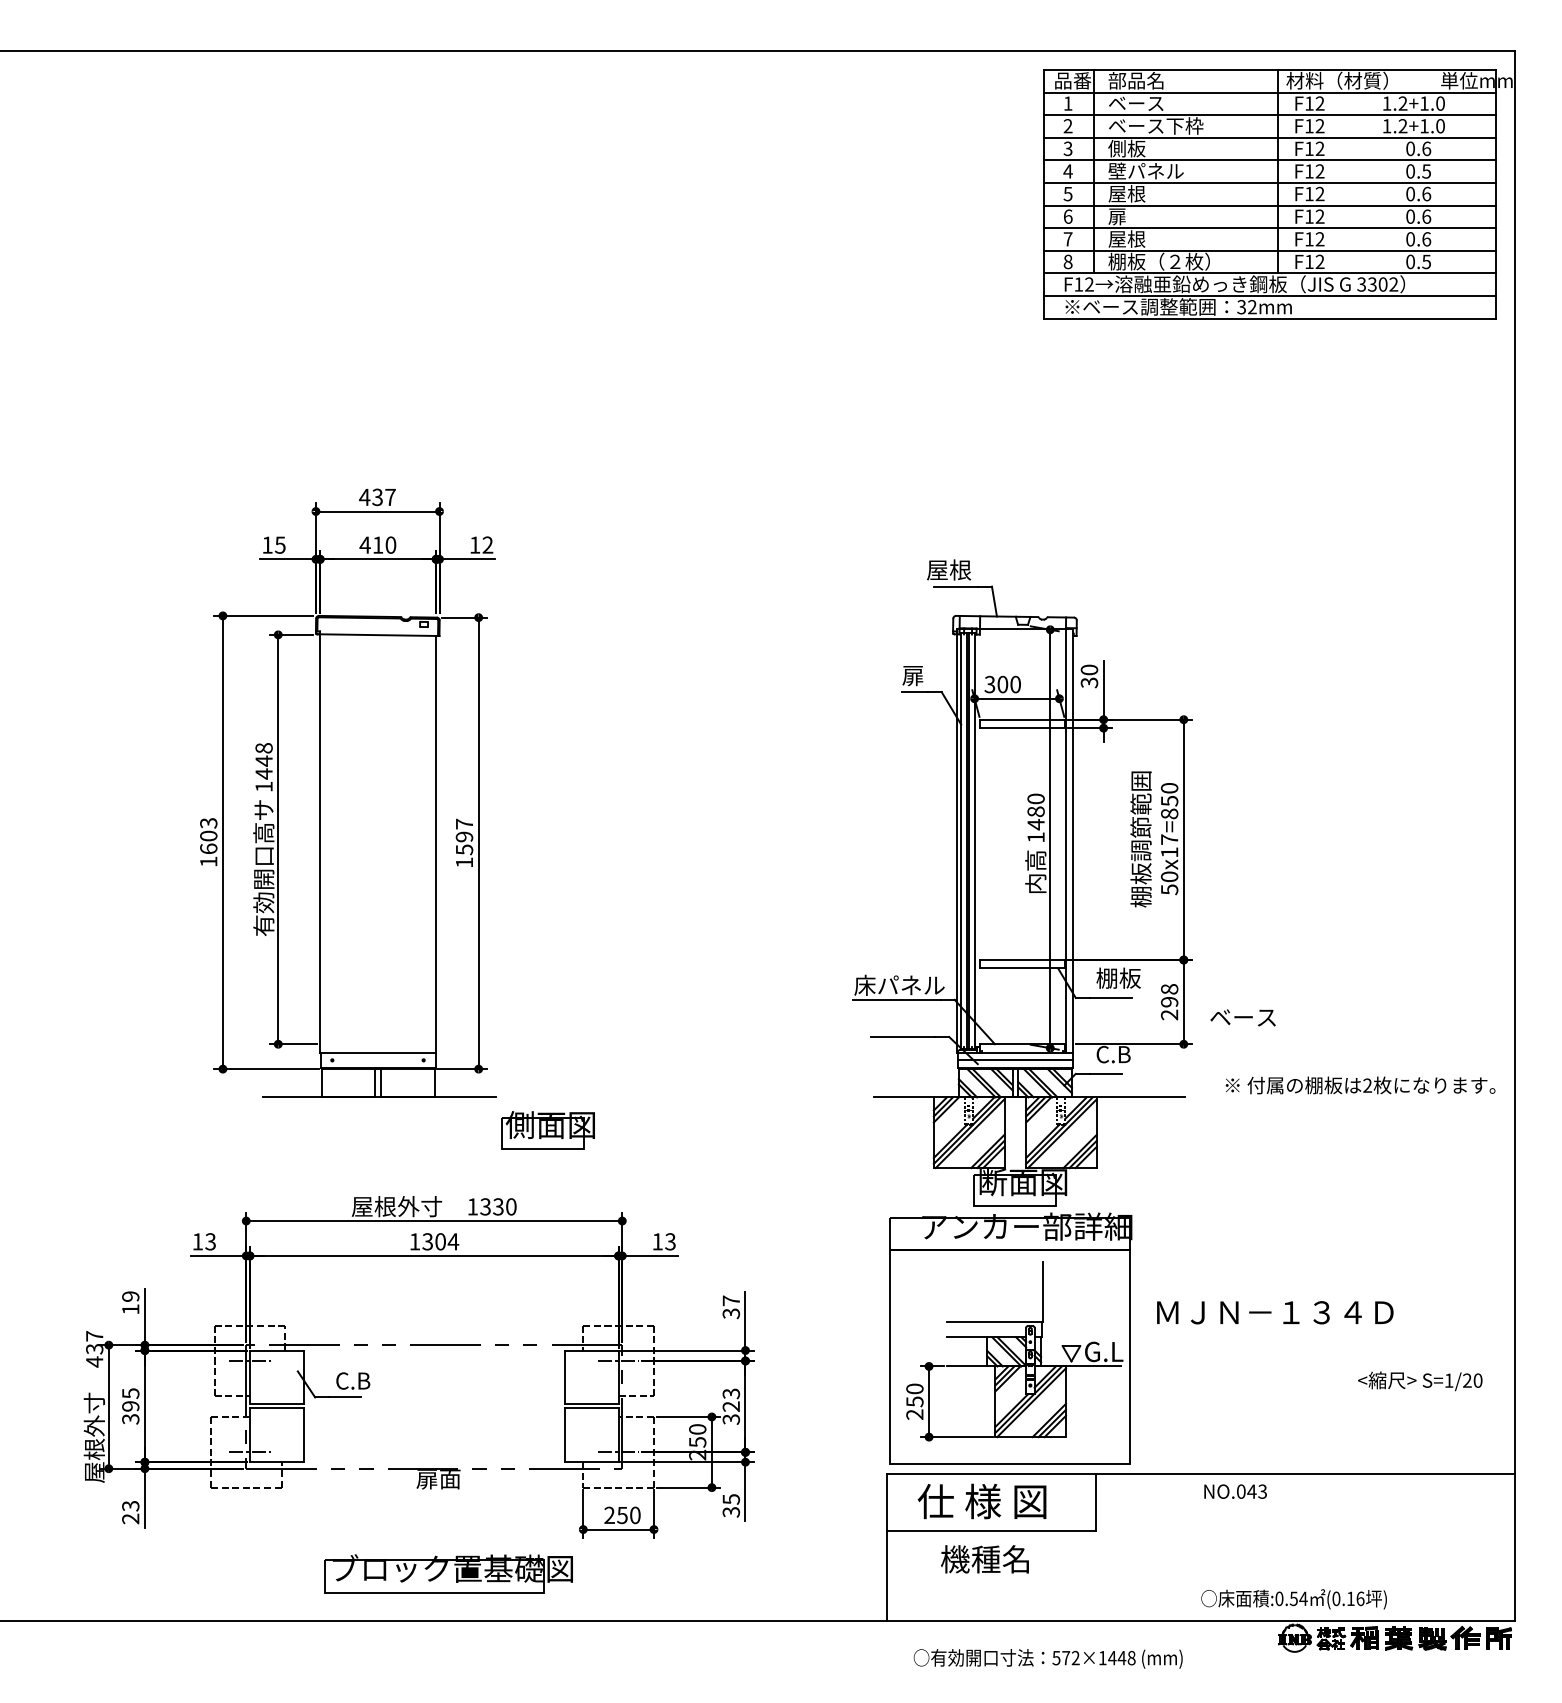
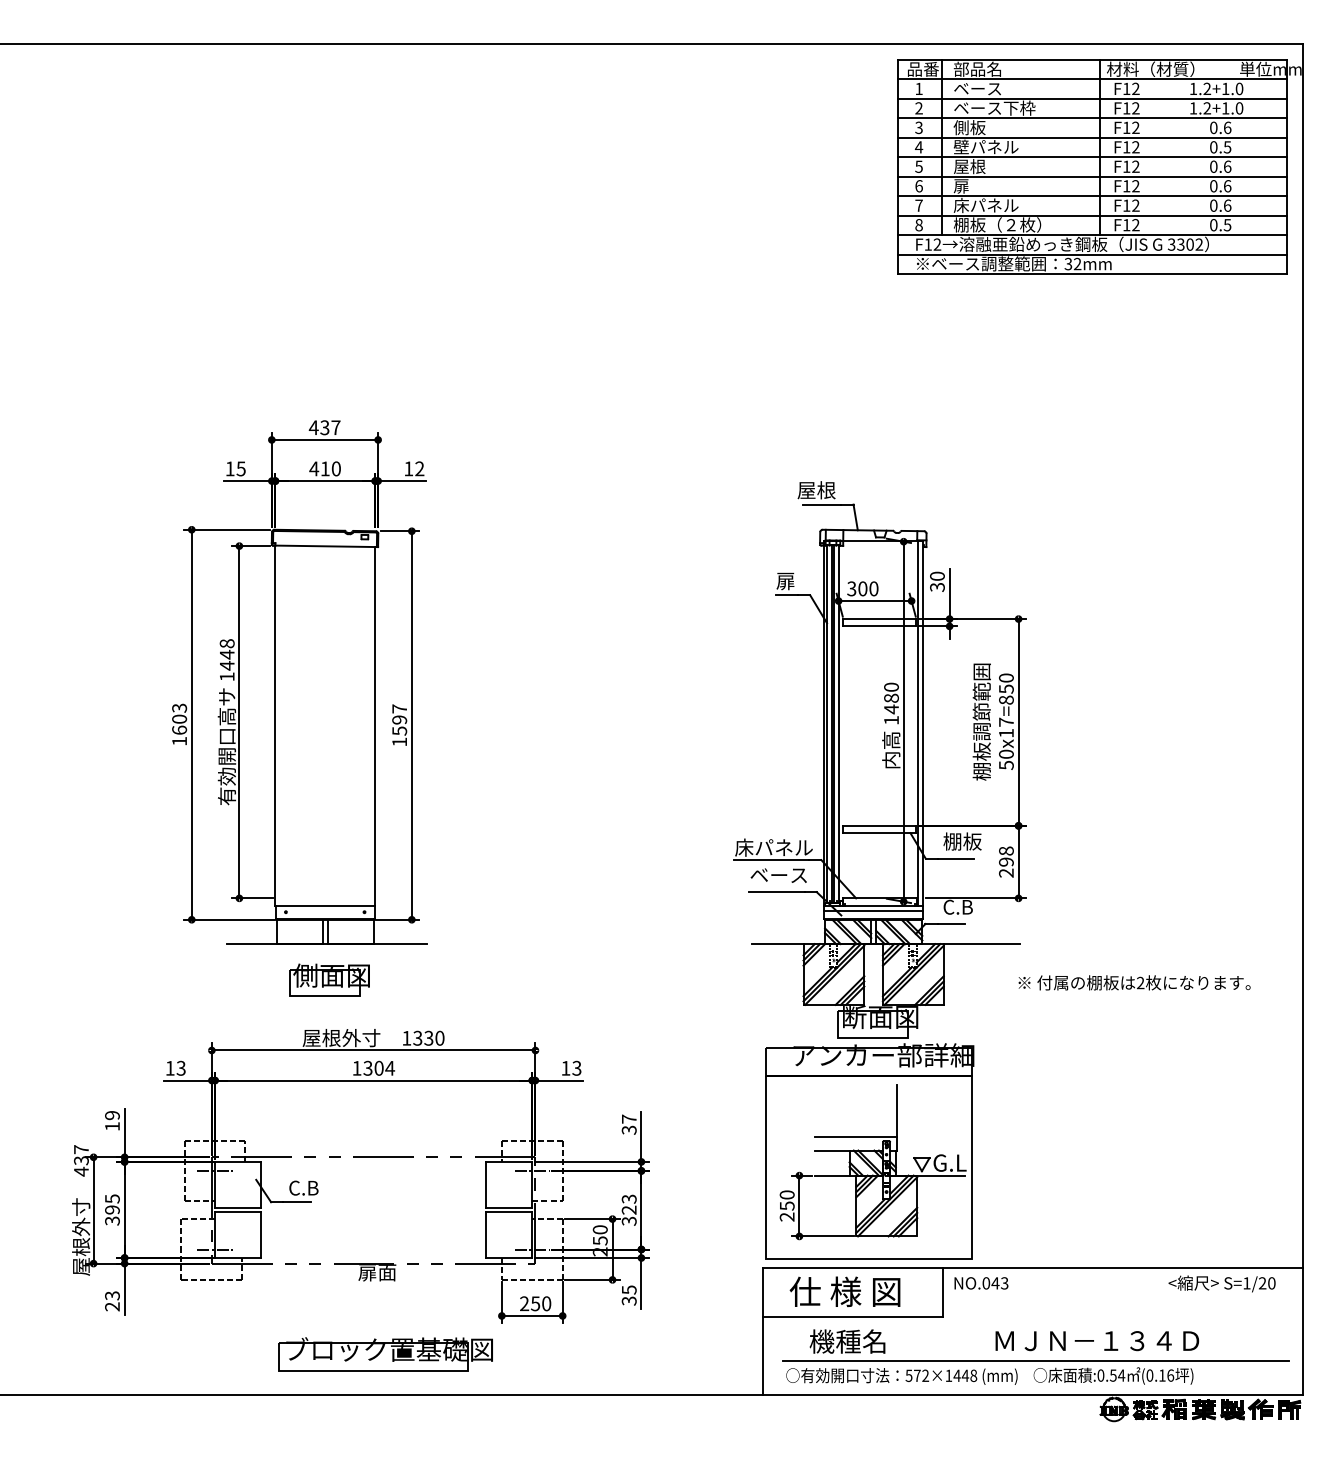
text: (1145, 238) -> (985, 205), 屋根 -> 床パネル
text: (1242, 1017) -> (778, 875), moved
text: (1360, 1085) -> (1134, 982), moved
part: (547, 1130) -> (329, 980), moved
text: (1275, 1312) -> (1097, 1340), moved
text: (1420, 1381) -> (1222, 1284), moved
text: (1235, 1491) -> (981, 1283), moved
line: (1203, 1581) -> (1035, 1360), added
text: (1047, 1658) -> (901, 1376), moved

